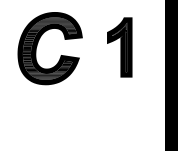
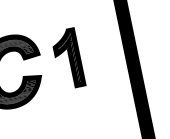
part: (119, 47) -> (67, 59), moved

